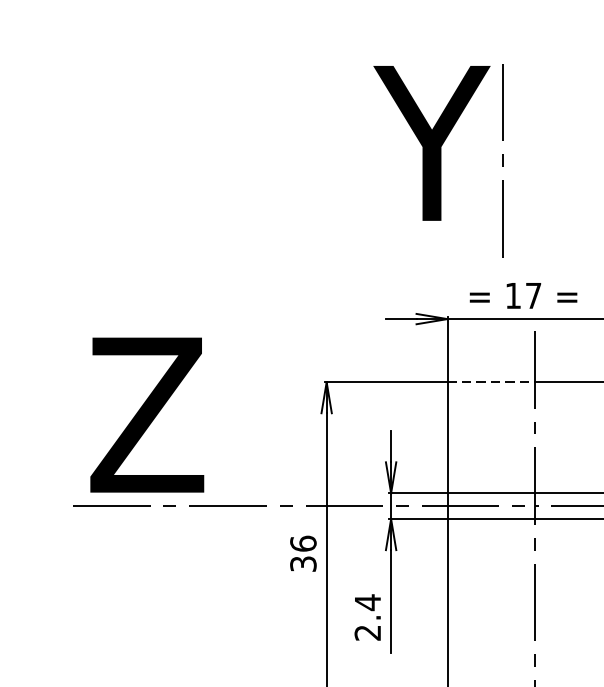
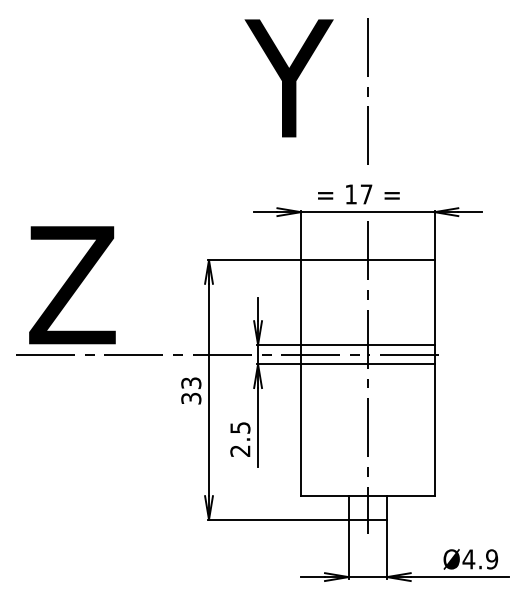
line: (502, 160) -> (367, 91), moved
line: (491, 382) -> (334, 260), dashed -> solid
text: (303, 544) -> (191, 383), 36 -> 33
text: (368, 601) -> (240, 427), 2.4 -> 2.5

